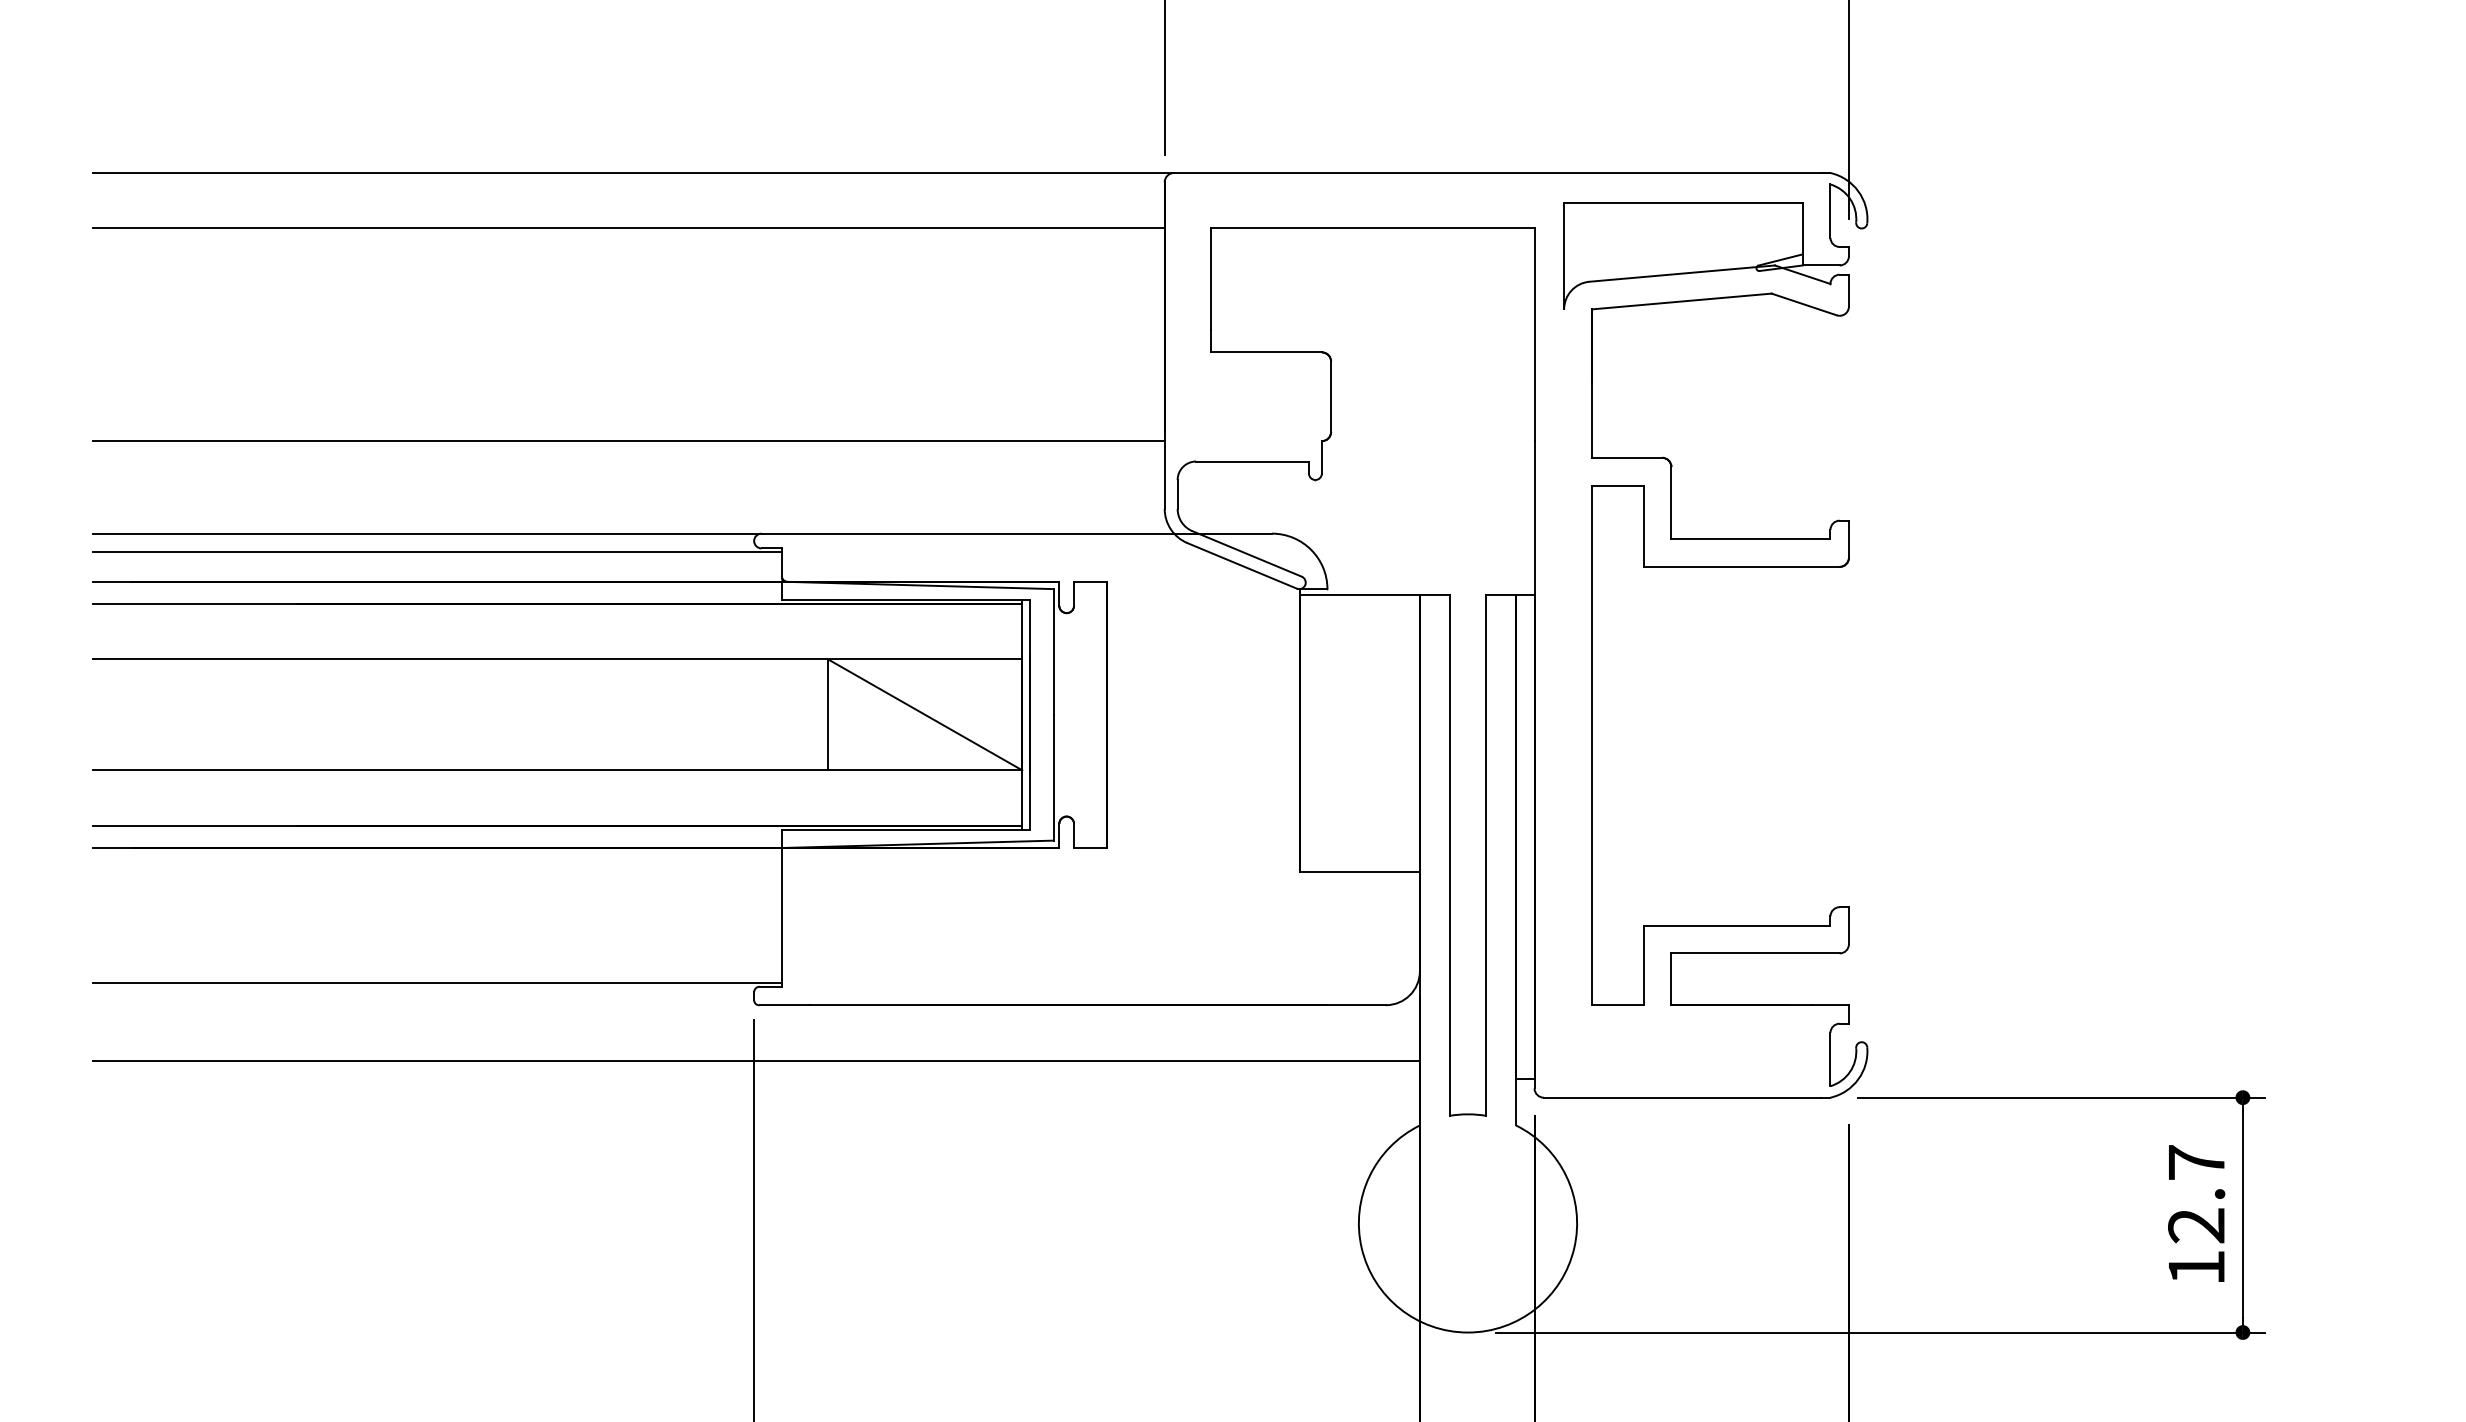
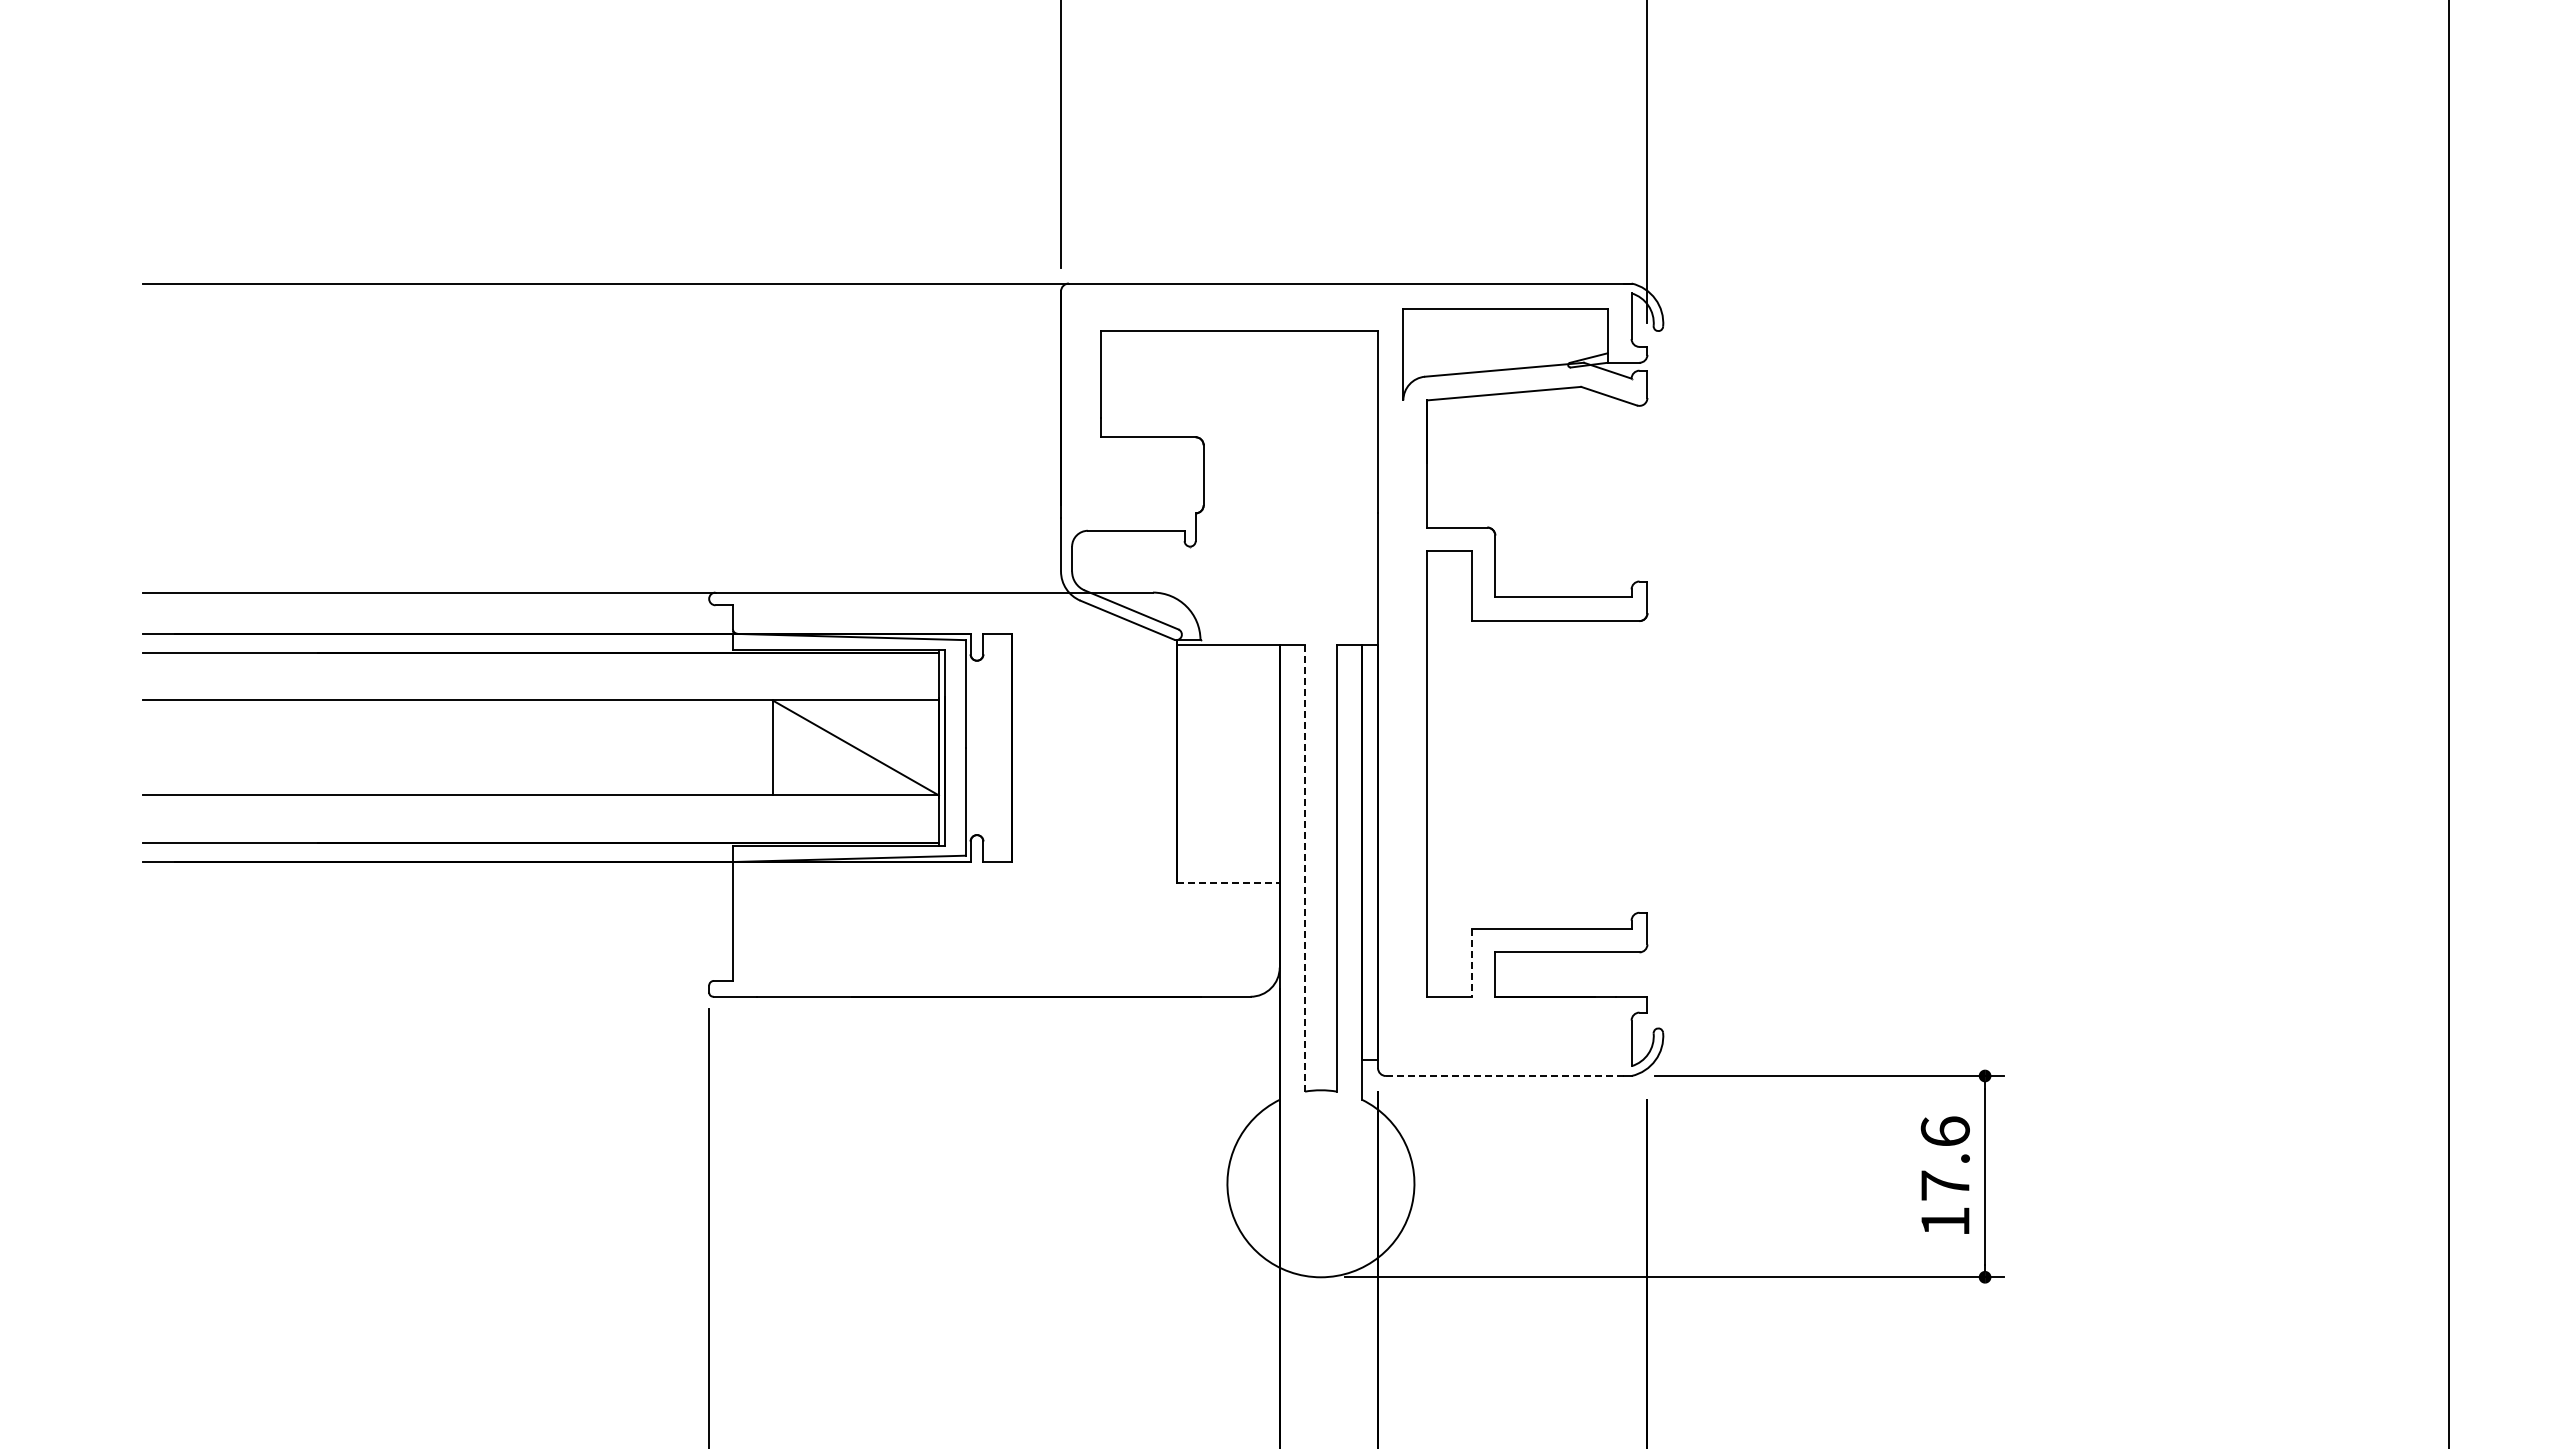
line: (628, 228) -> (601, 331), removed
line: (628, 441) -> (601, 513), removed
line: (437, 552) -> (437, 608), removed
line: (1449, 855) -> (1305, 868), solid -> dashed
line: (1360, 871) -> (1228, 882), solid -> dashed
line: (1643, 966) -> (1471, 963), solid -> dashed
line: (437, 982) -> (437, 977), removed
line: (755, 1060) -> (710, 1044), removed
line: (1682, 1098) -> (1504, 1076), solid -> dashed
text: (2195, 1193) -> (1944, 1158), 12.7 -> 17.6

